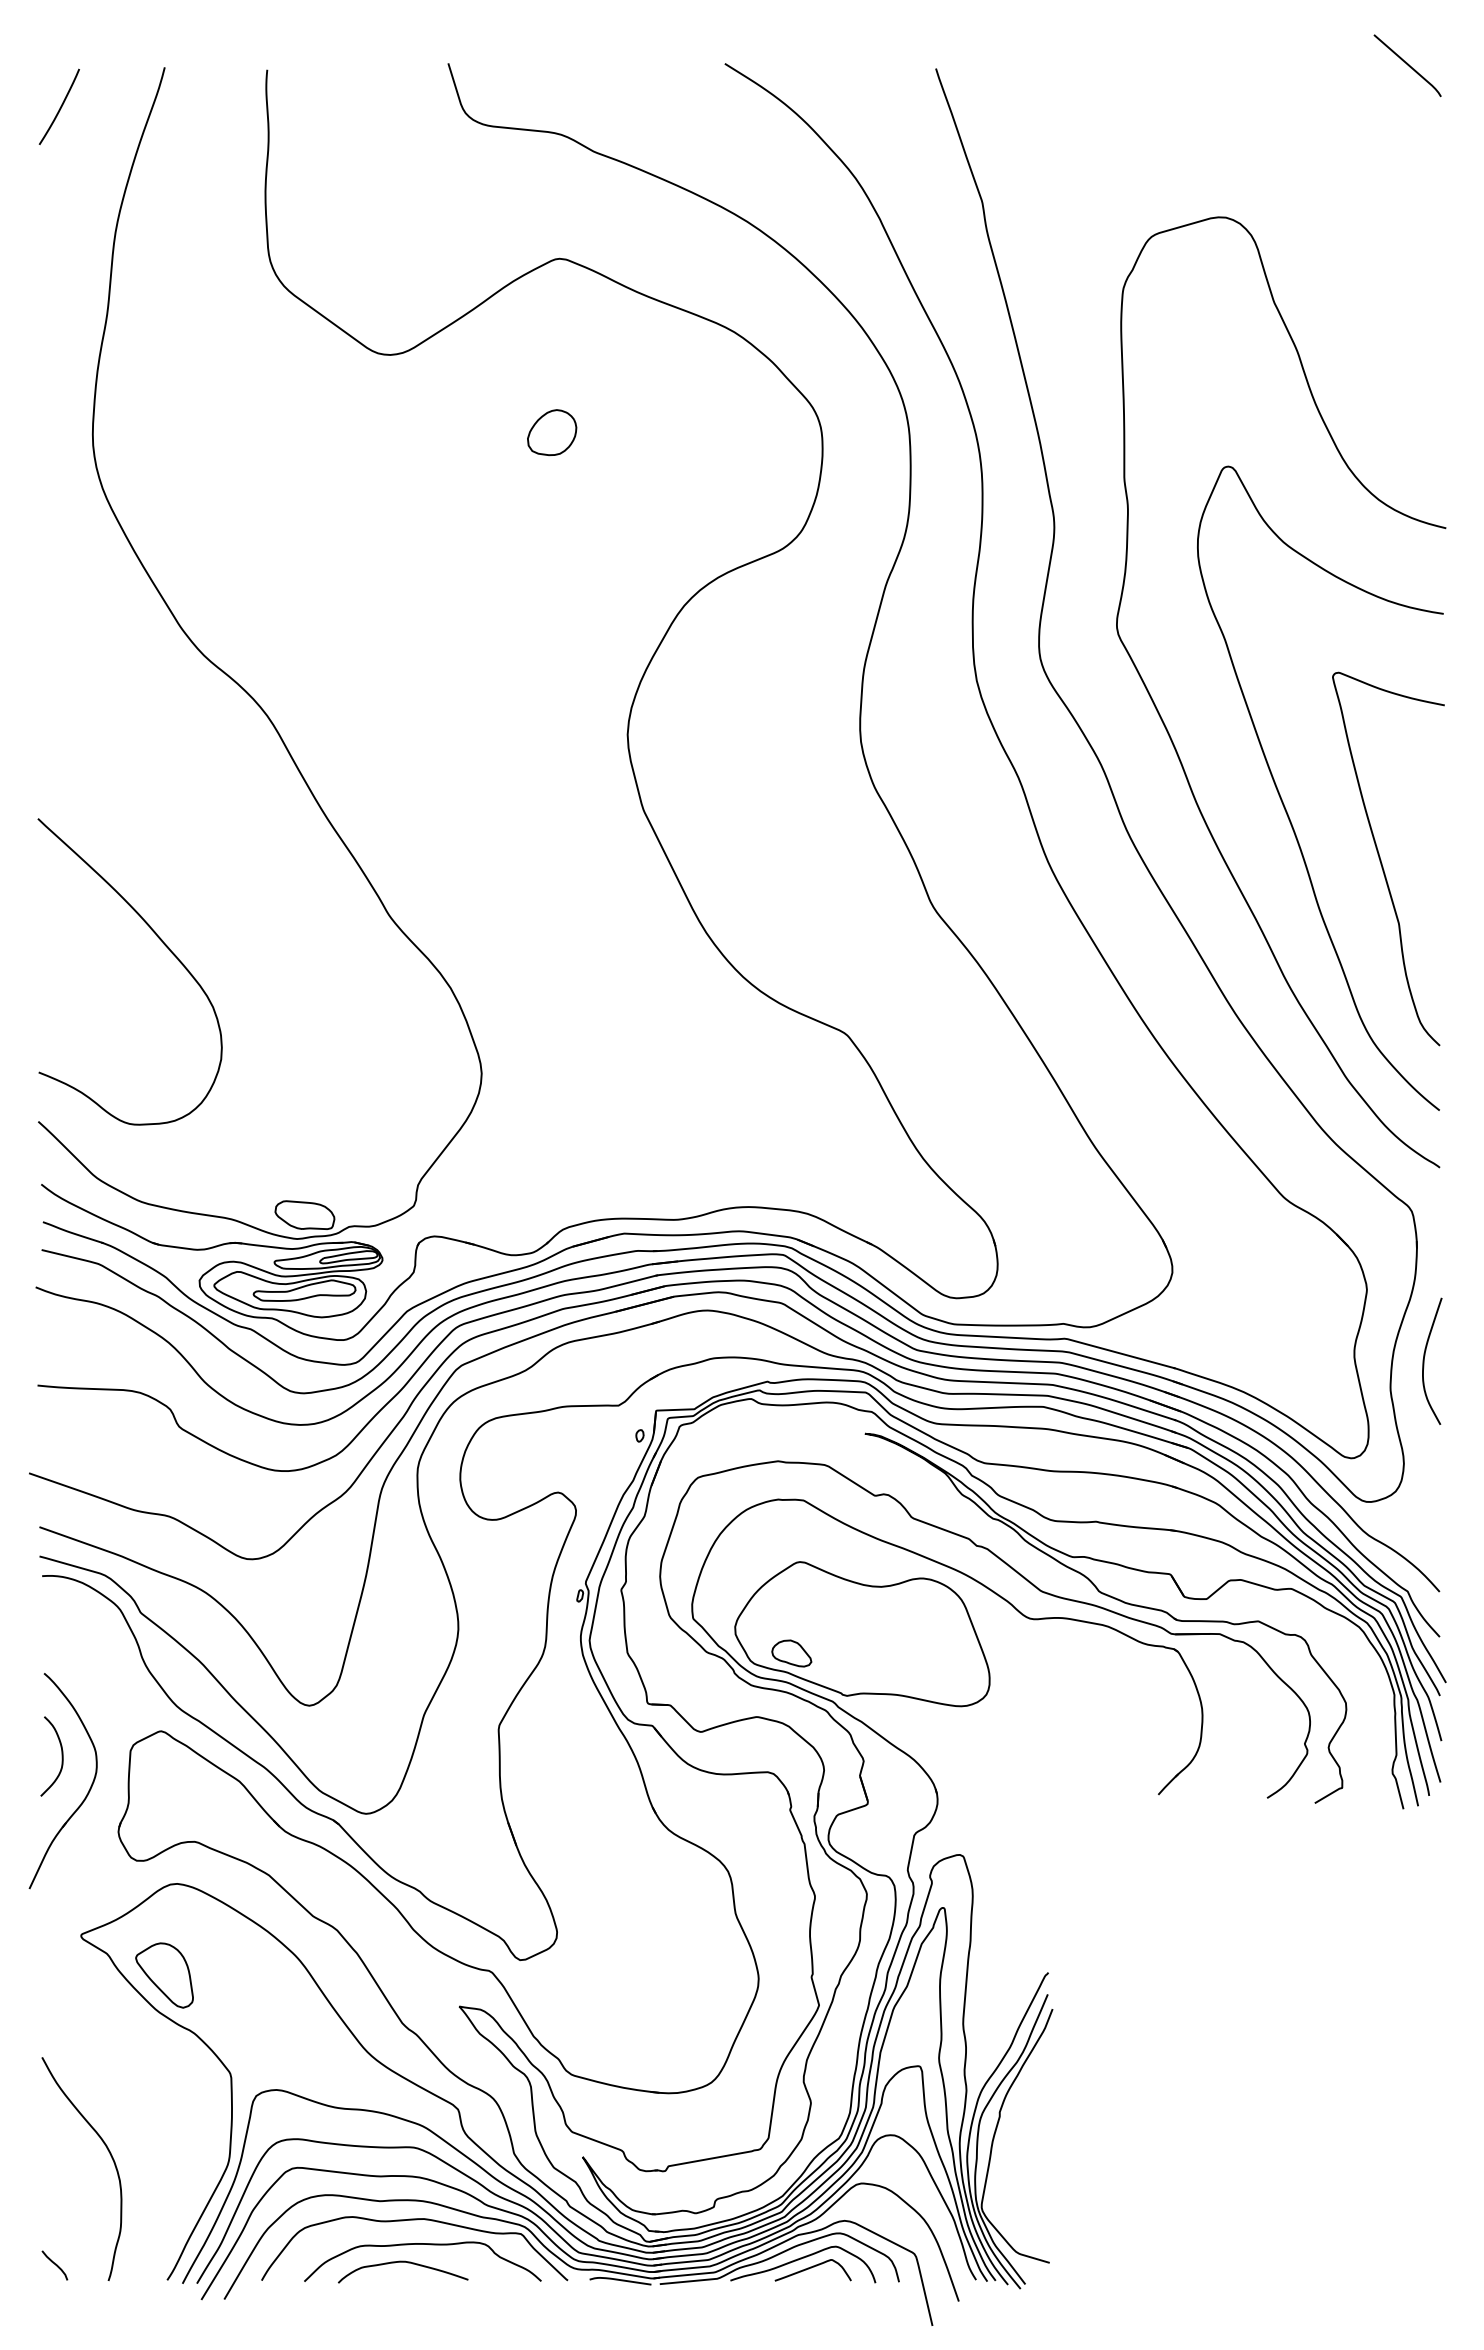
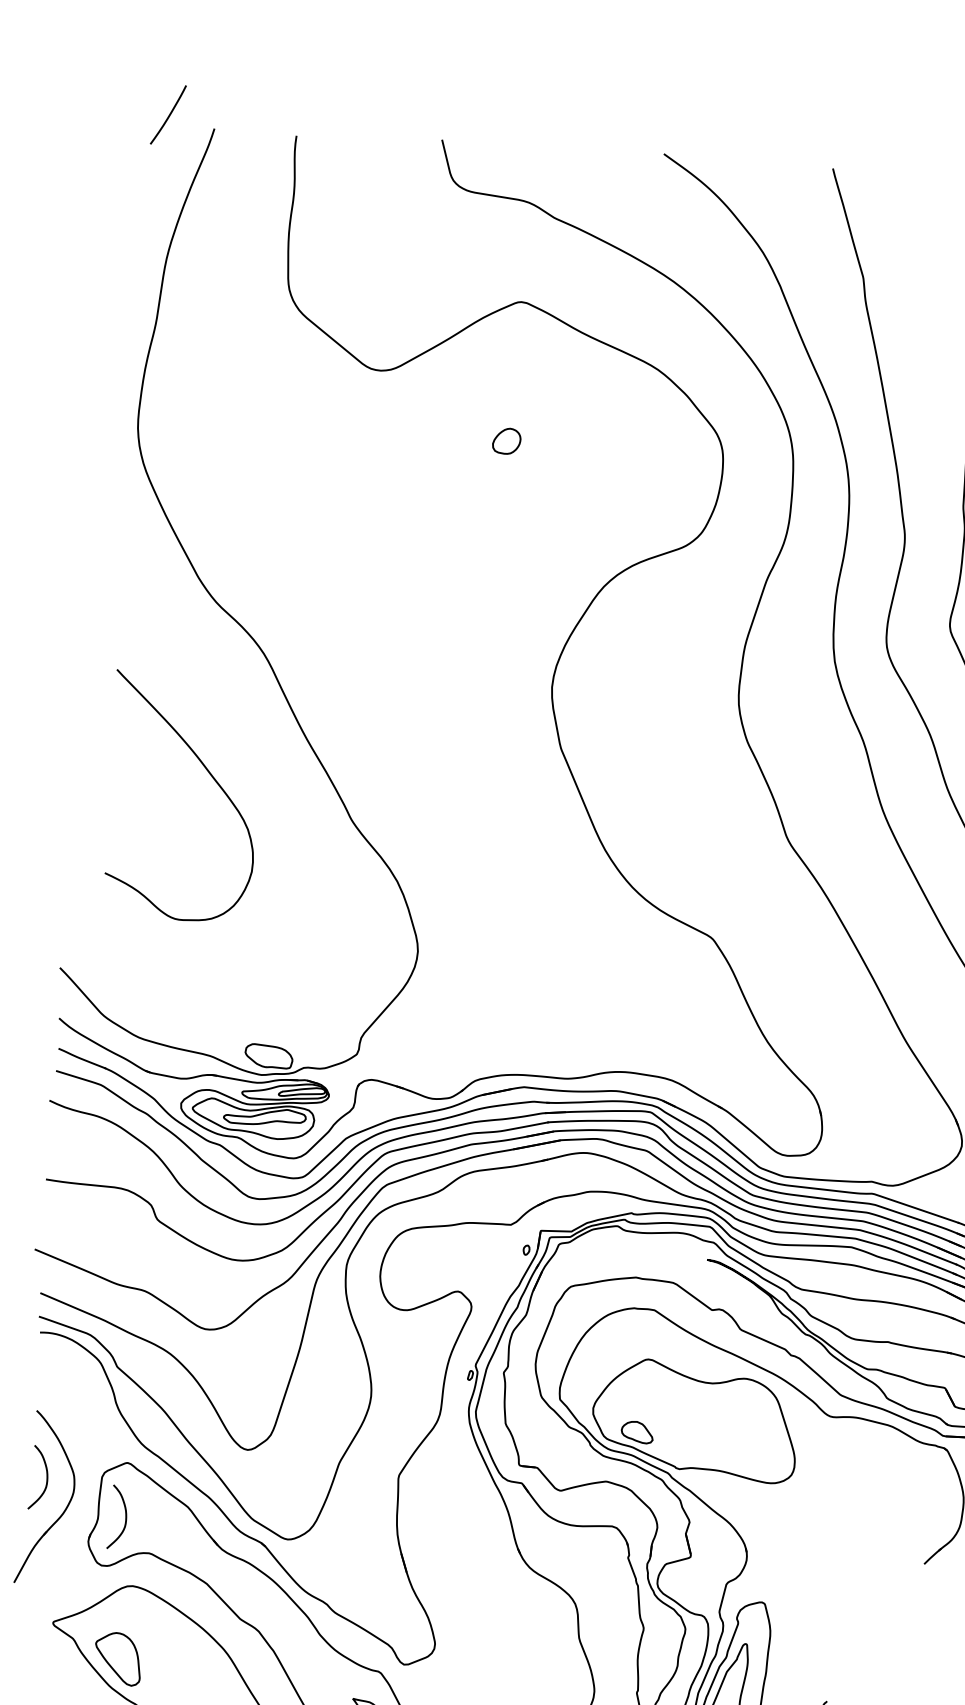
curve: (60, 106) -> (169, 114), moved
part: (552, 432) -> (507, 441), size x0.7
curve: (163, 944) -> (211, 776), moved
curve: (162, 1799) -> (125, 1517), added

